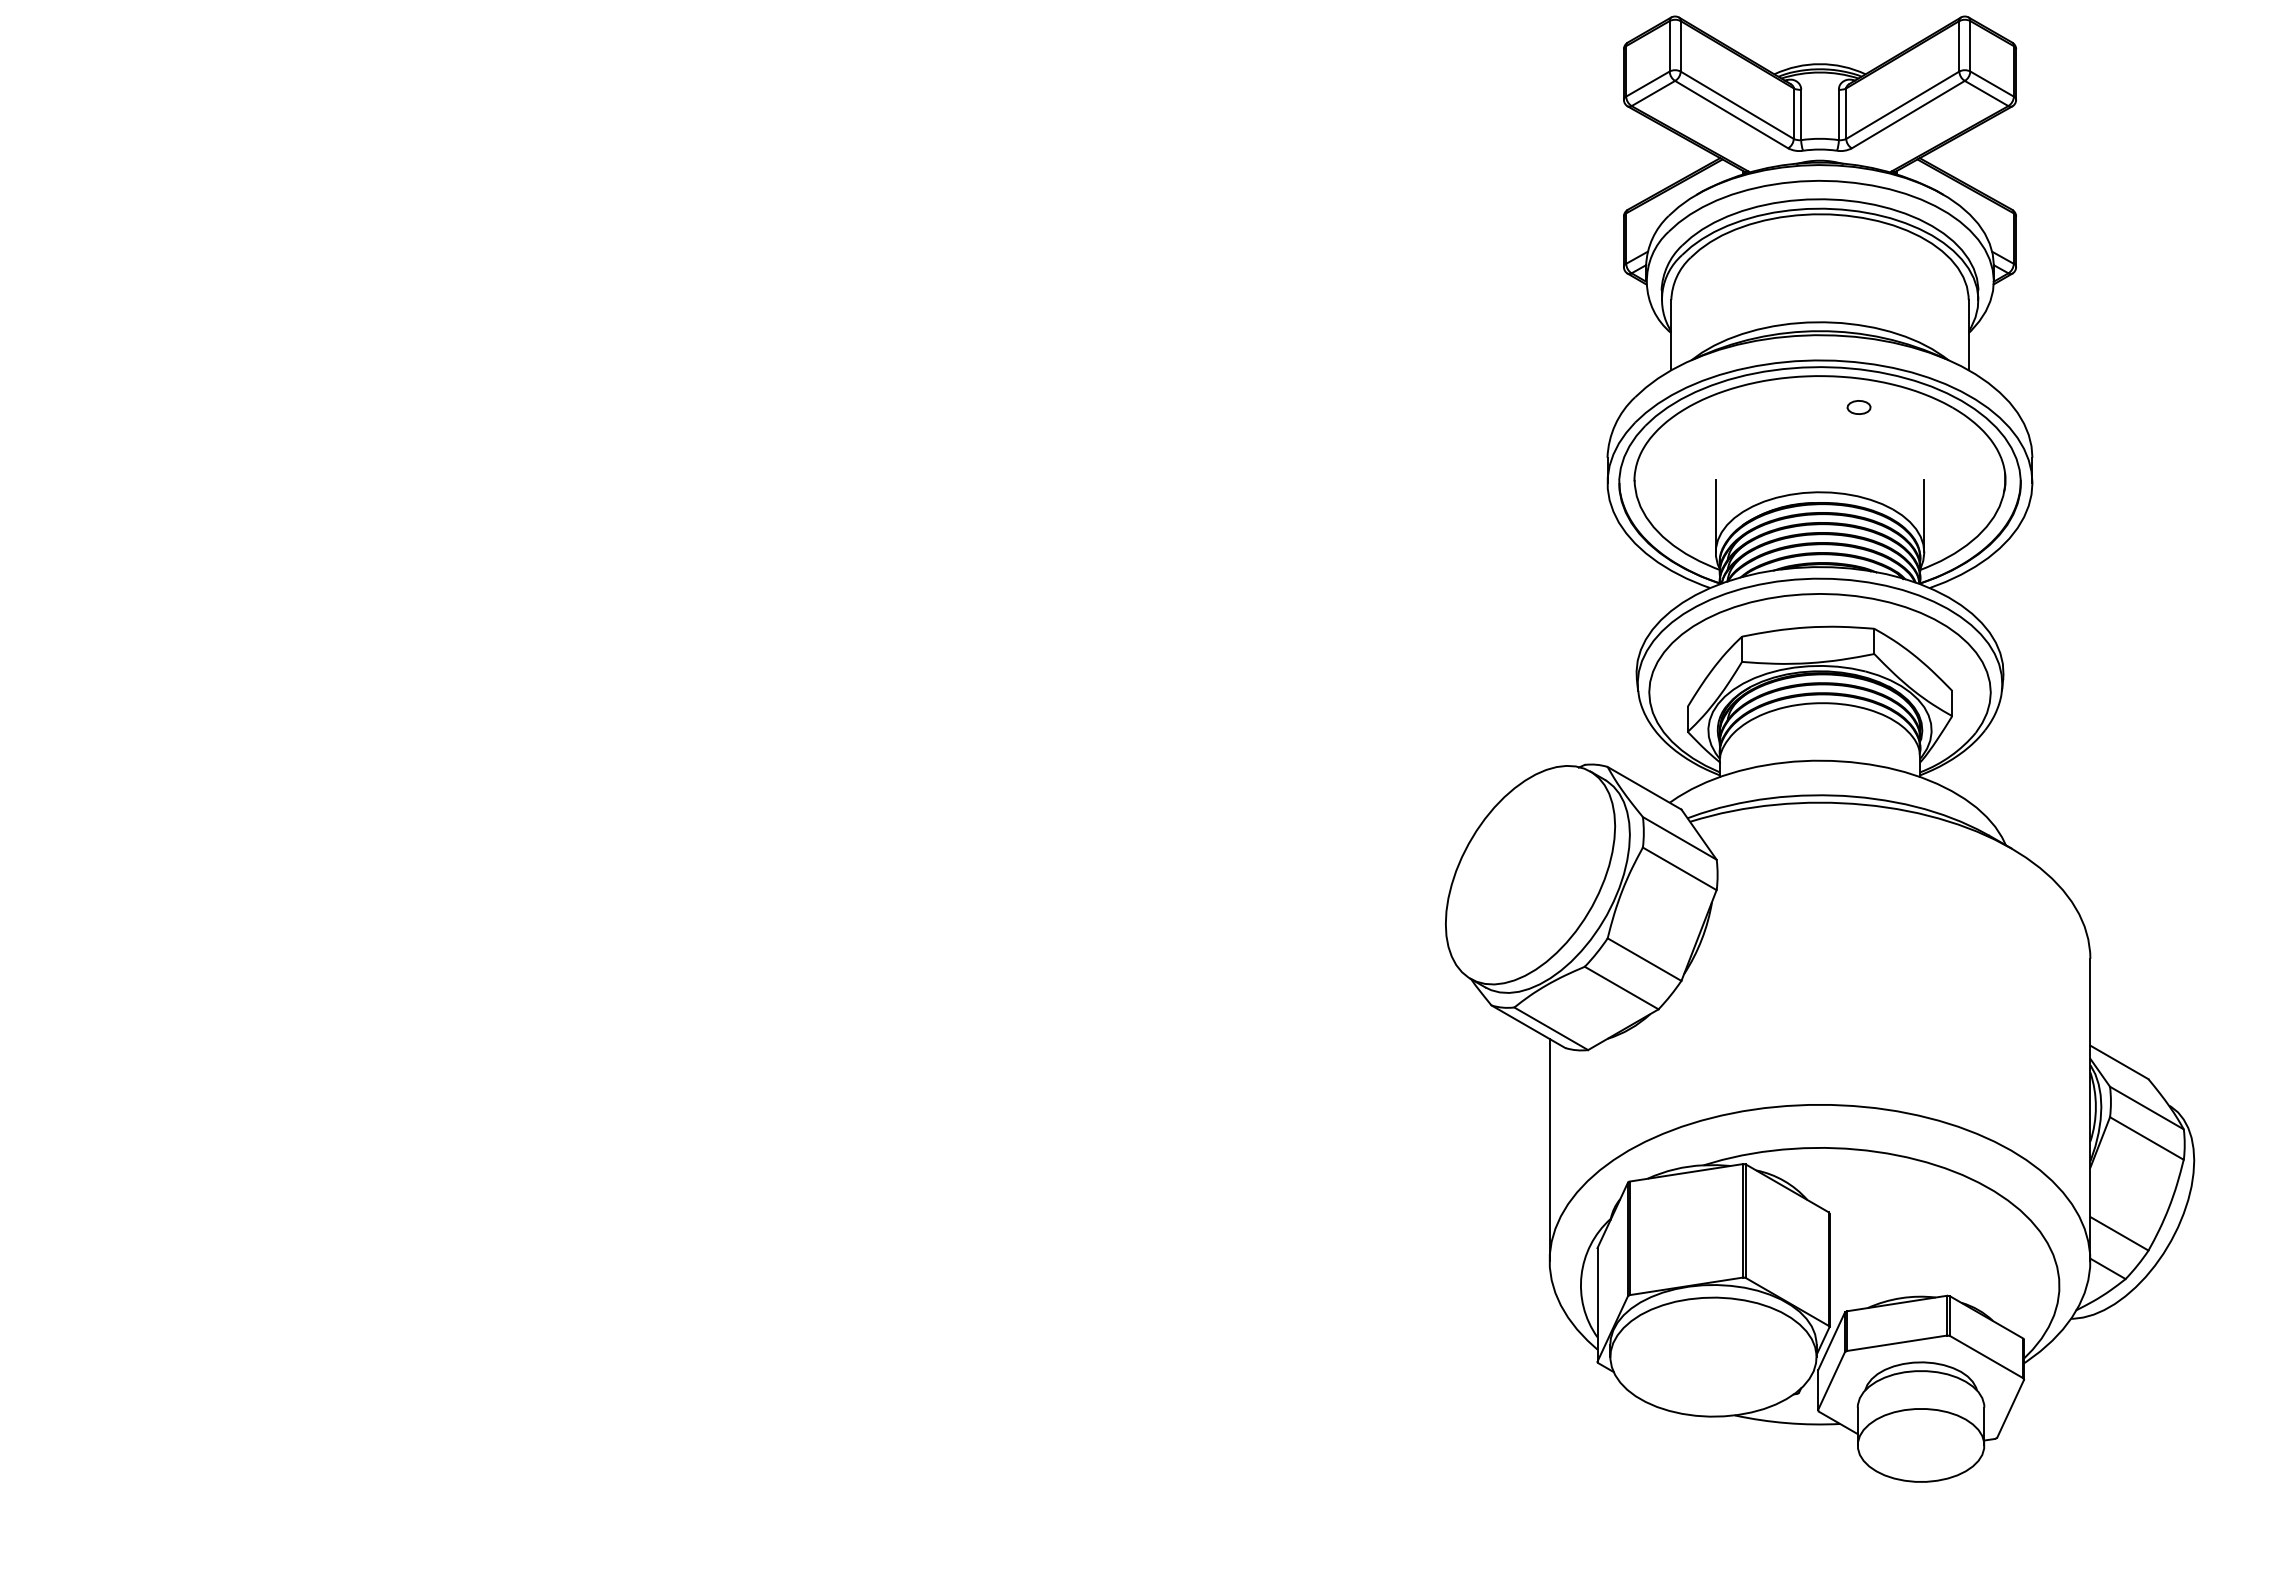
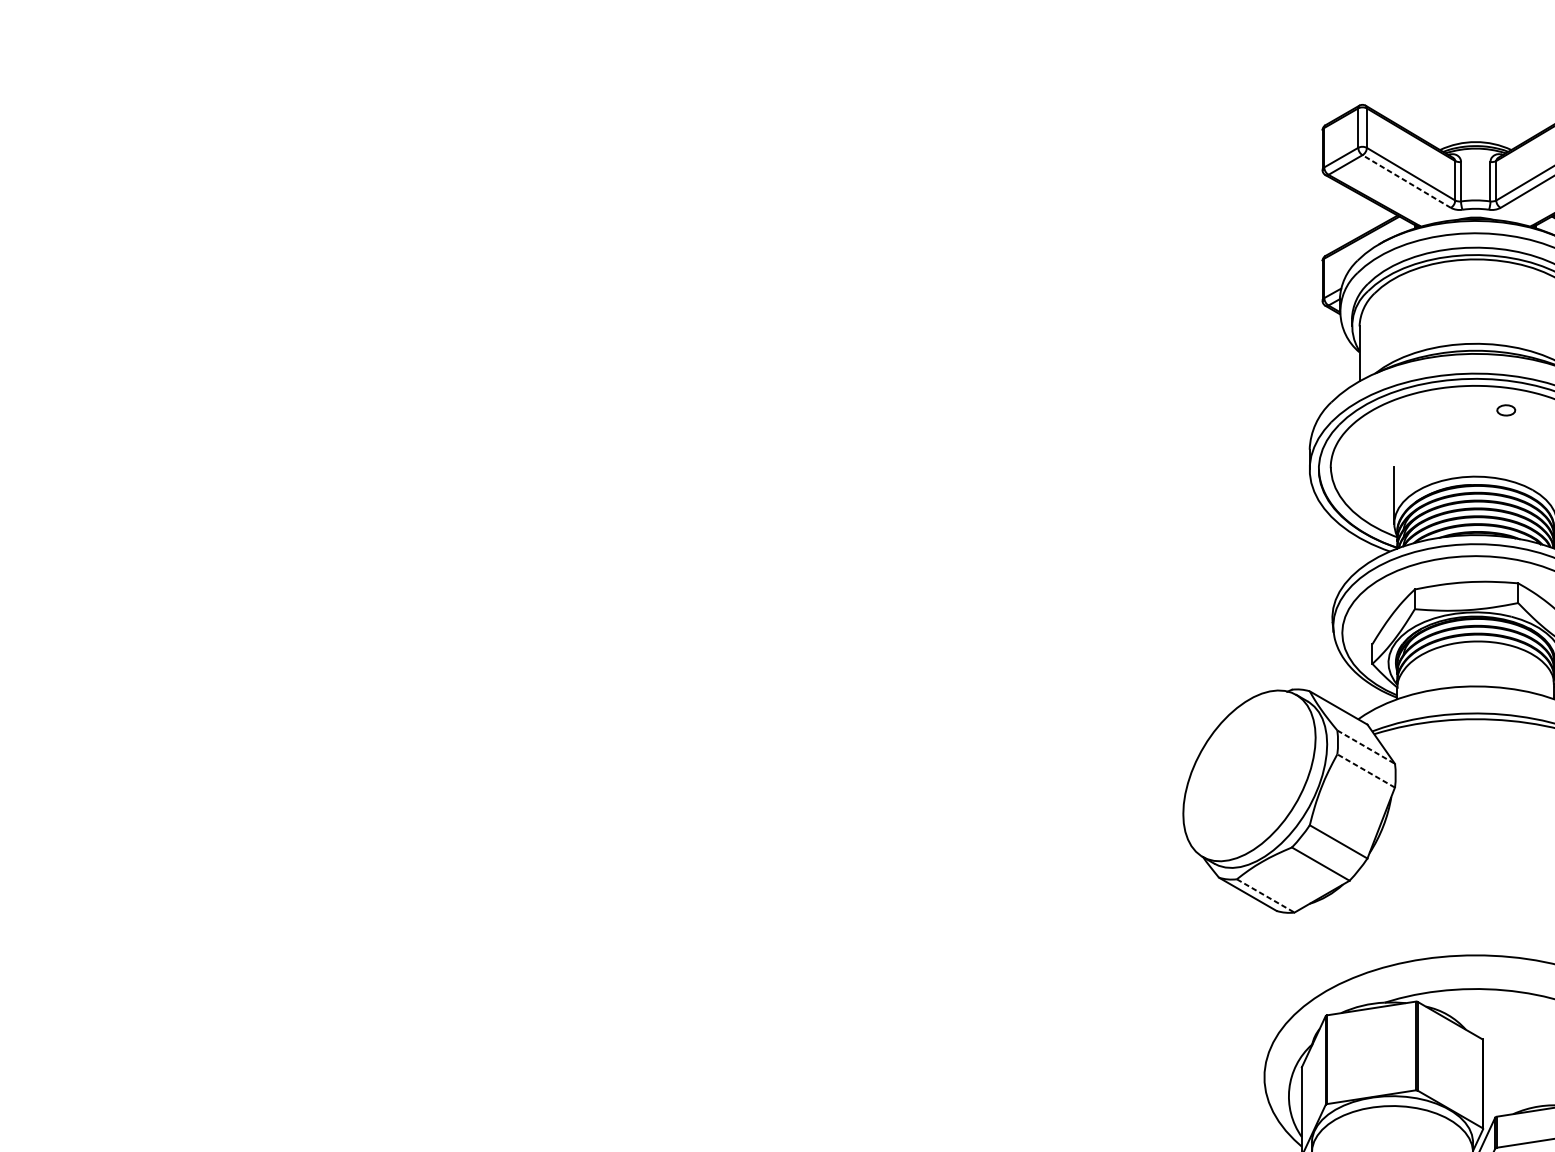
line: (1731, 114) -> (1406, 181), solid -> dashed
line: (1679, 838) -> (1365, 747), solid -> dashed
line: (1679, 868) -> (1365, 770), solid -> dashed
line: (1551, 1028) -> (1265, 895), solid -> dashed
line: (1549, 1149) -> (1264, 990), removed

